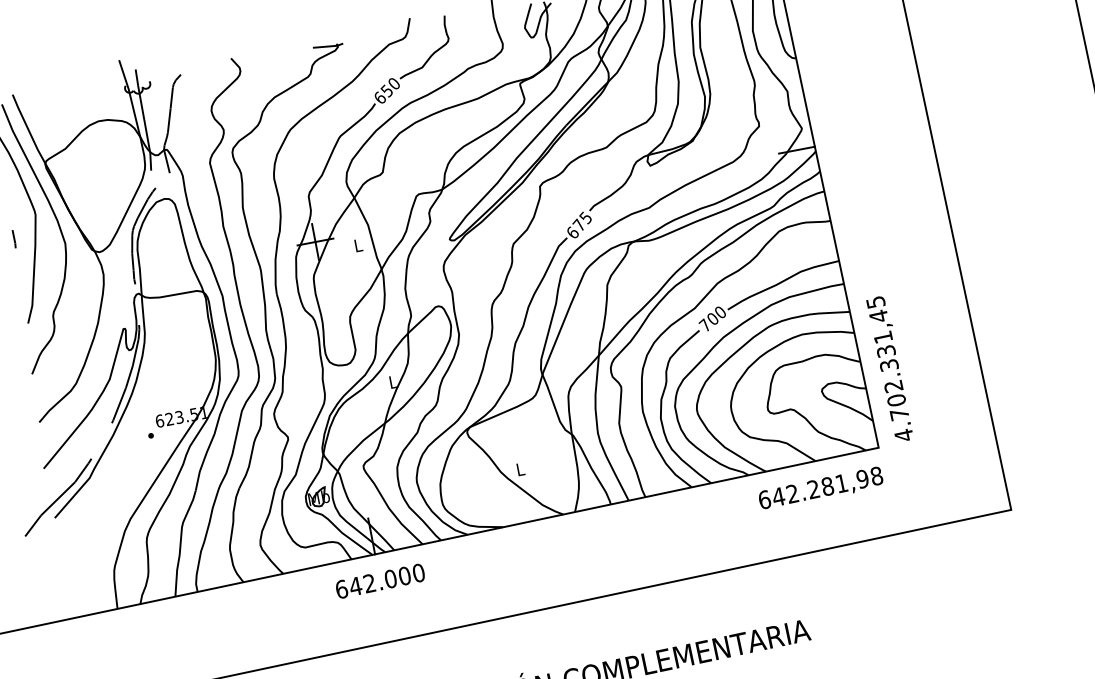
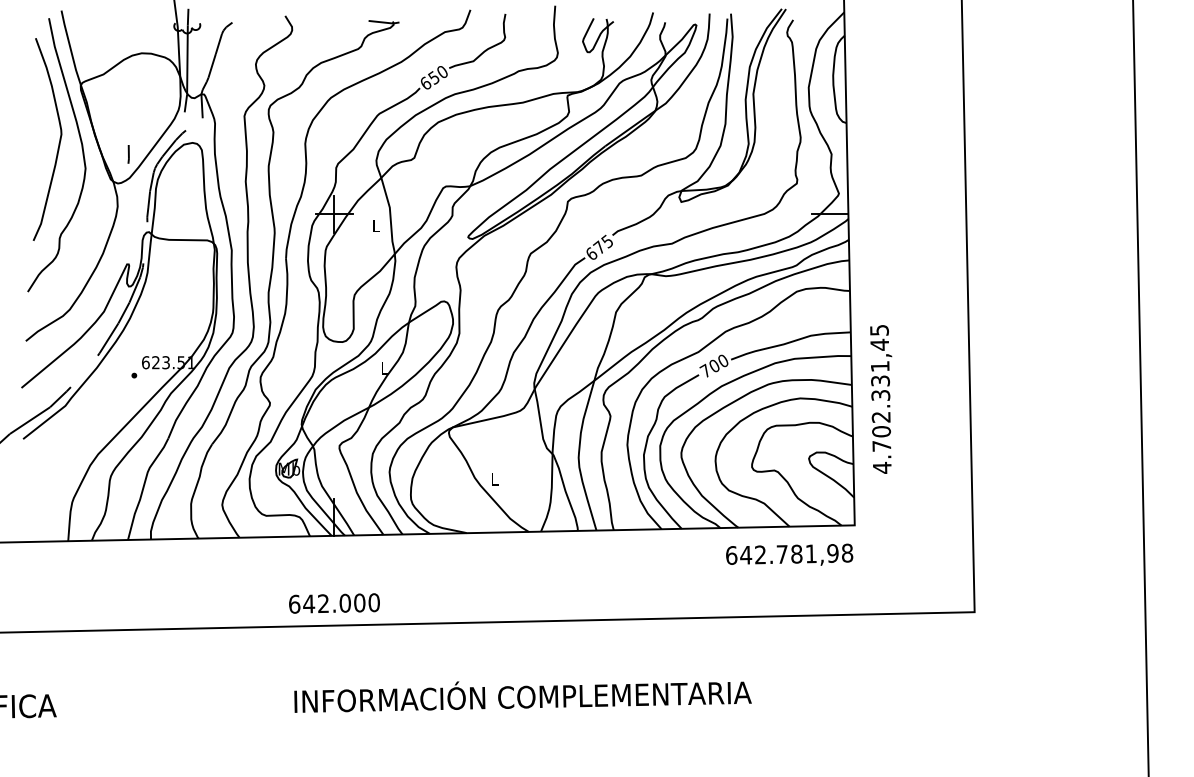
line: (14, 239) -> (128, 154), moved
text: (890, 369) -> (881, 399), moved
text: (812, 489) -> (781, 554), 642.281,98 -> 642.781,98
text: (380, 581) -> (334, 603), moved

